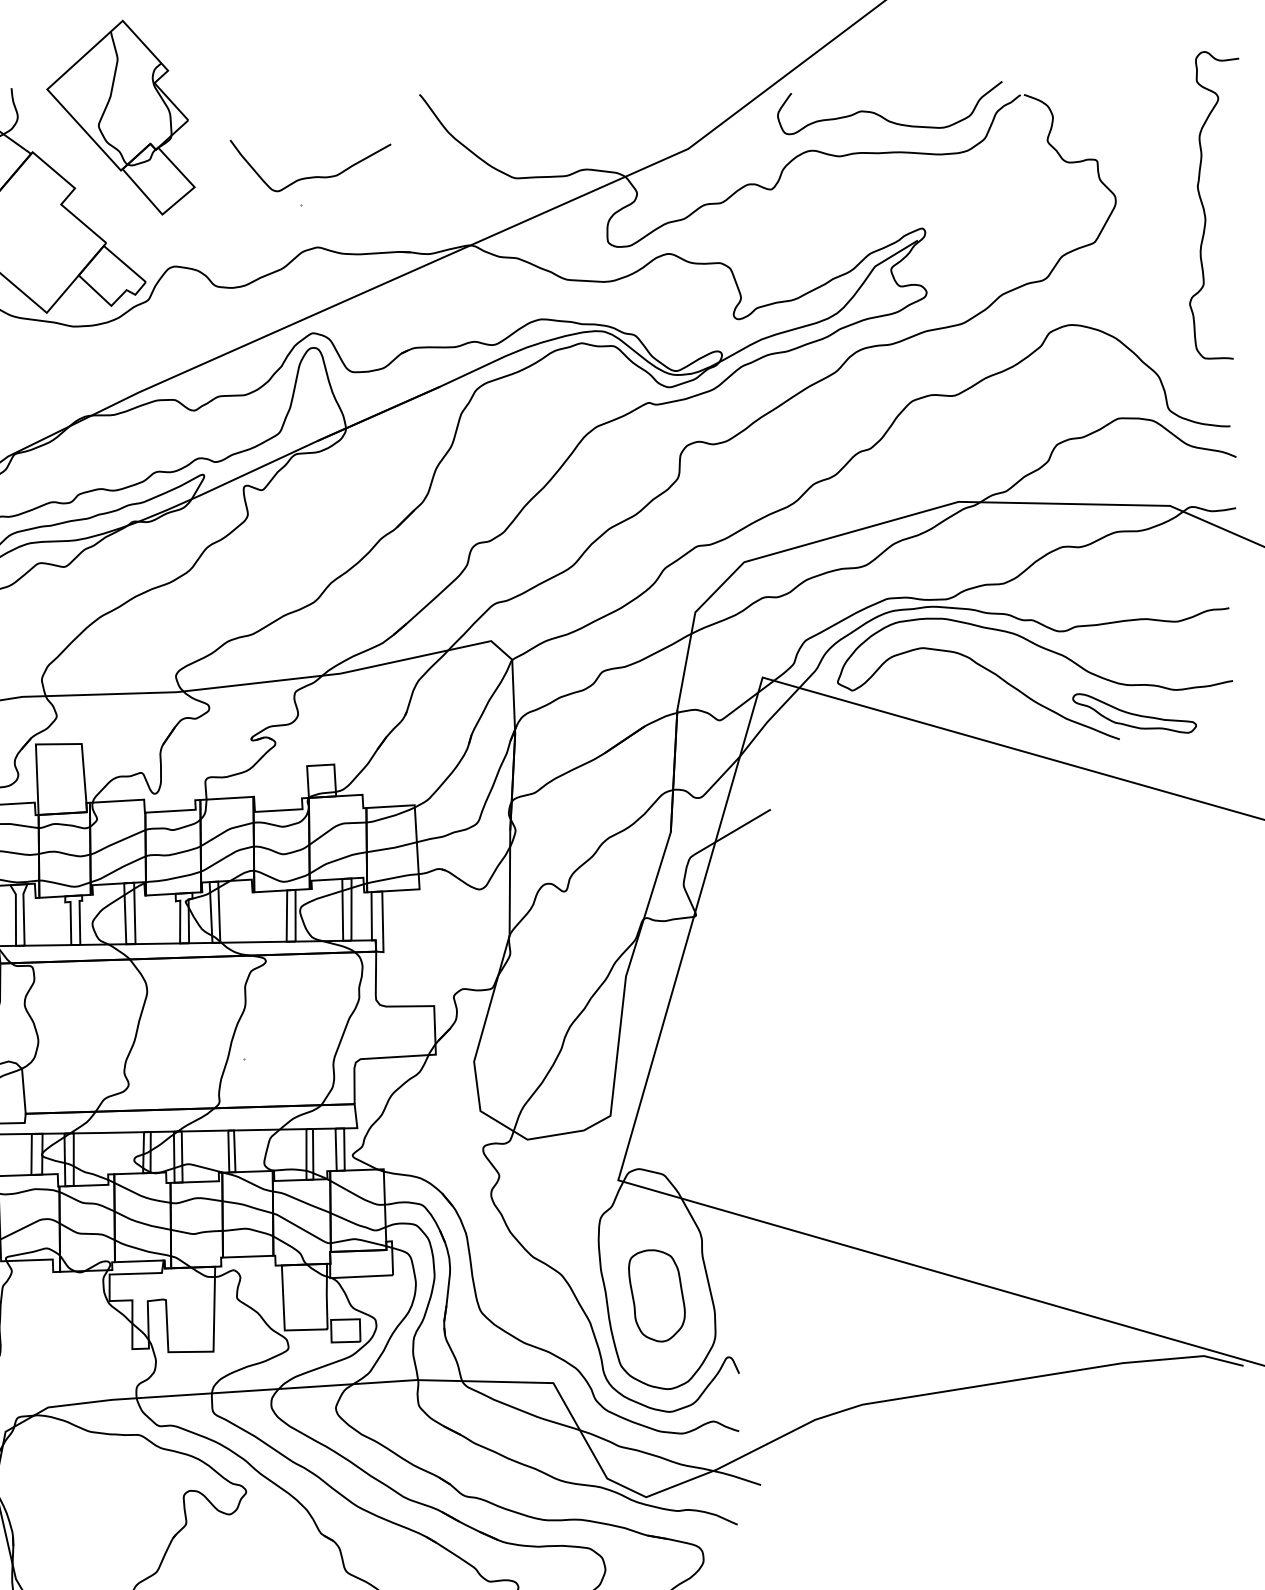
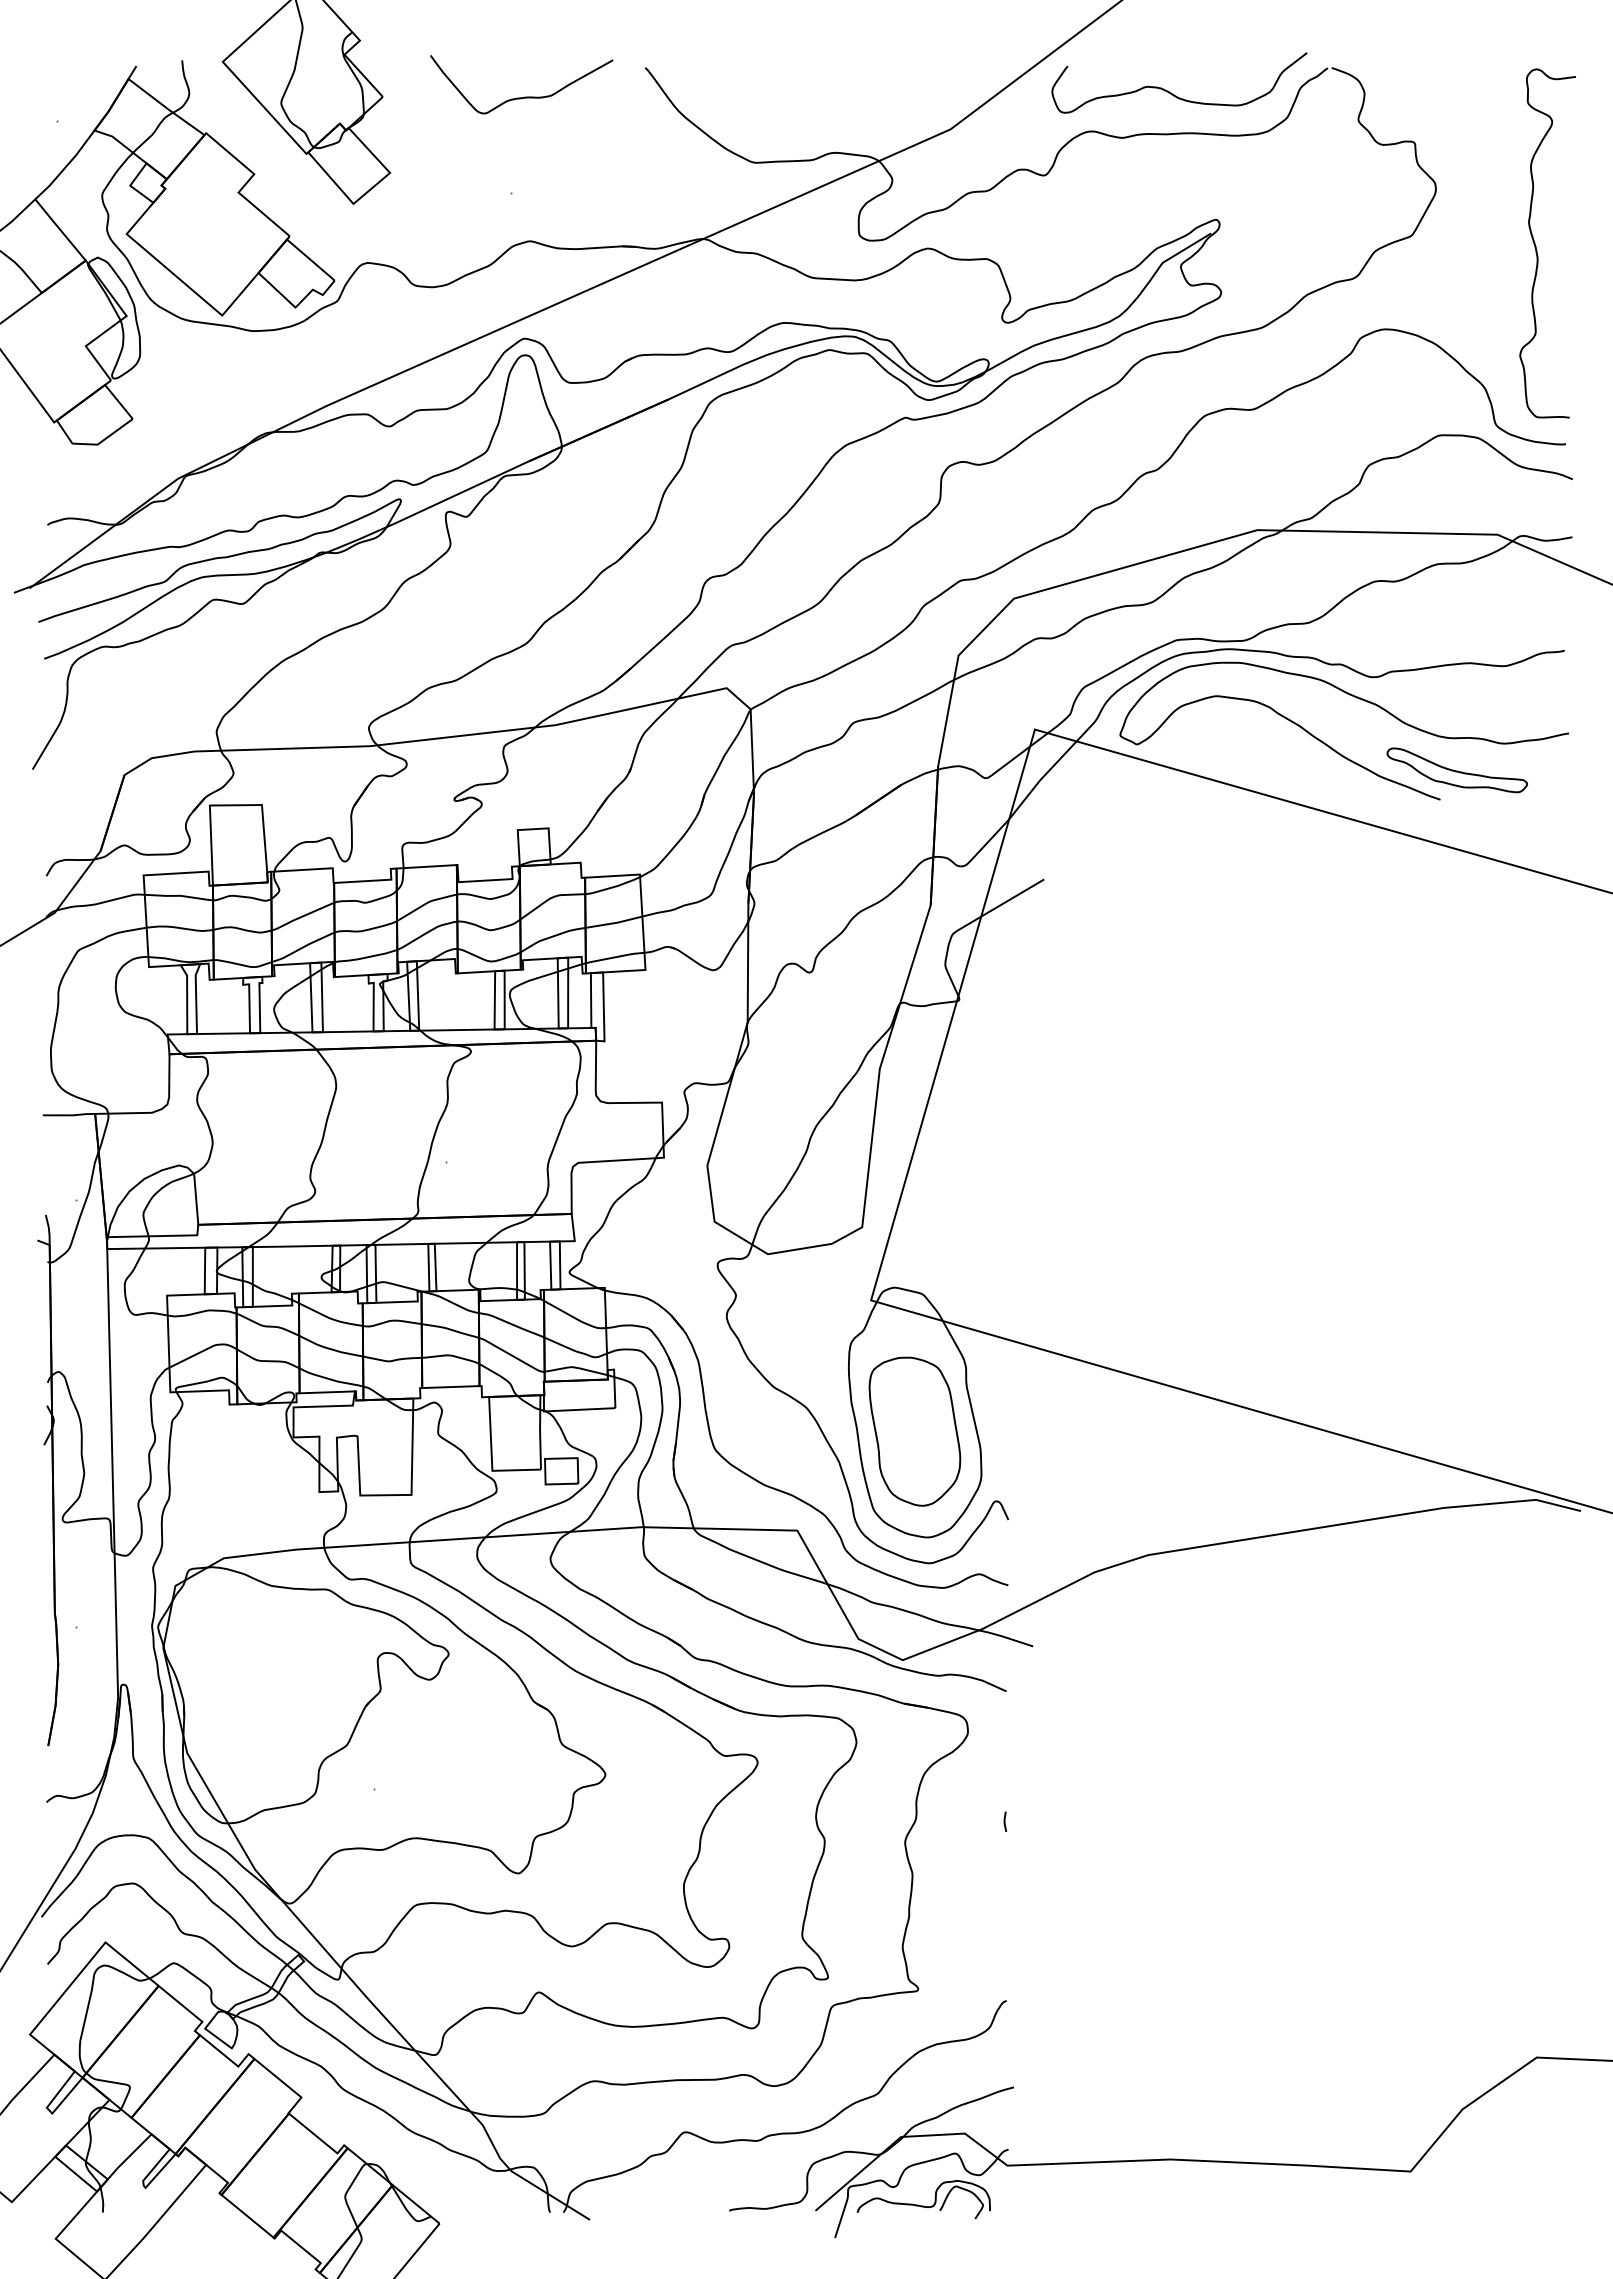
curve: (313, 176) -> (524, 96), moved
curve: (1204, 208) -> (1536, 246), moved
part: (656, 1295) -> (914, 1431), size x1.43

